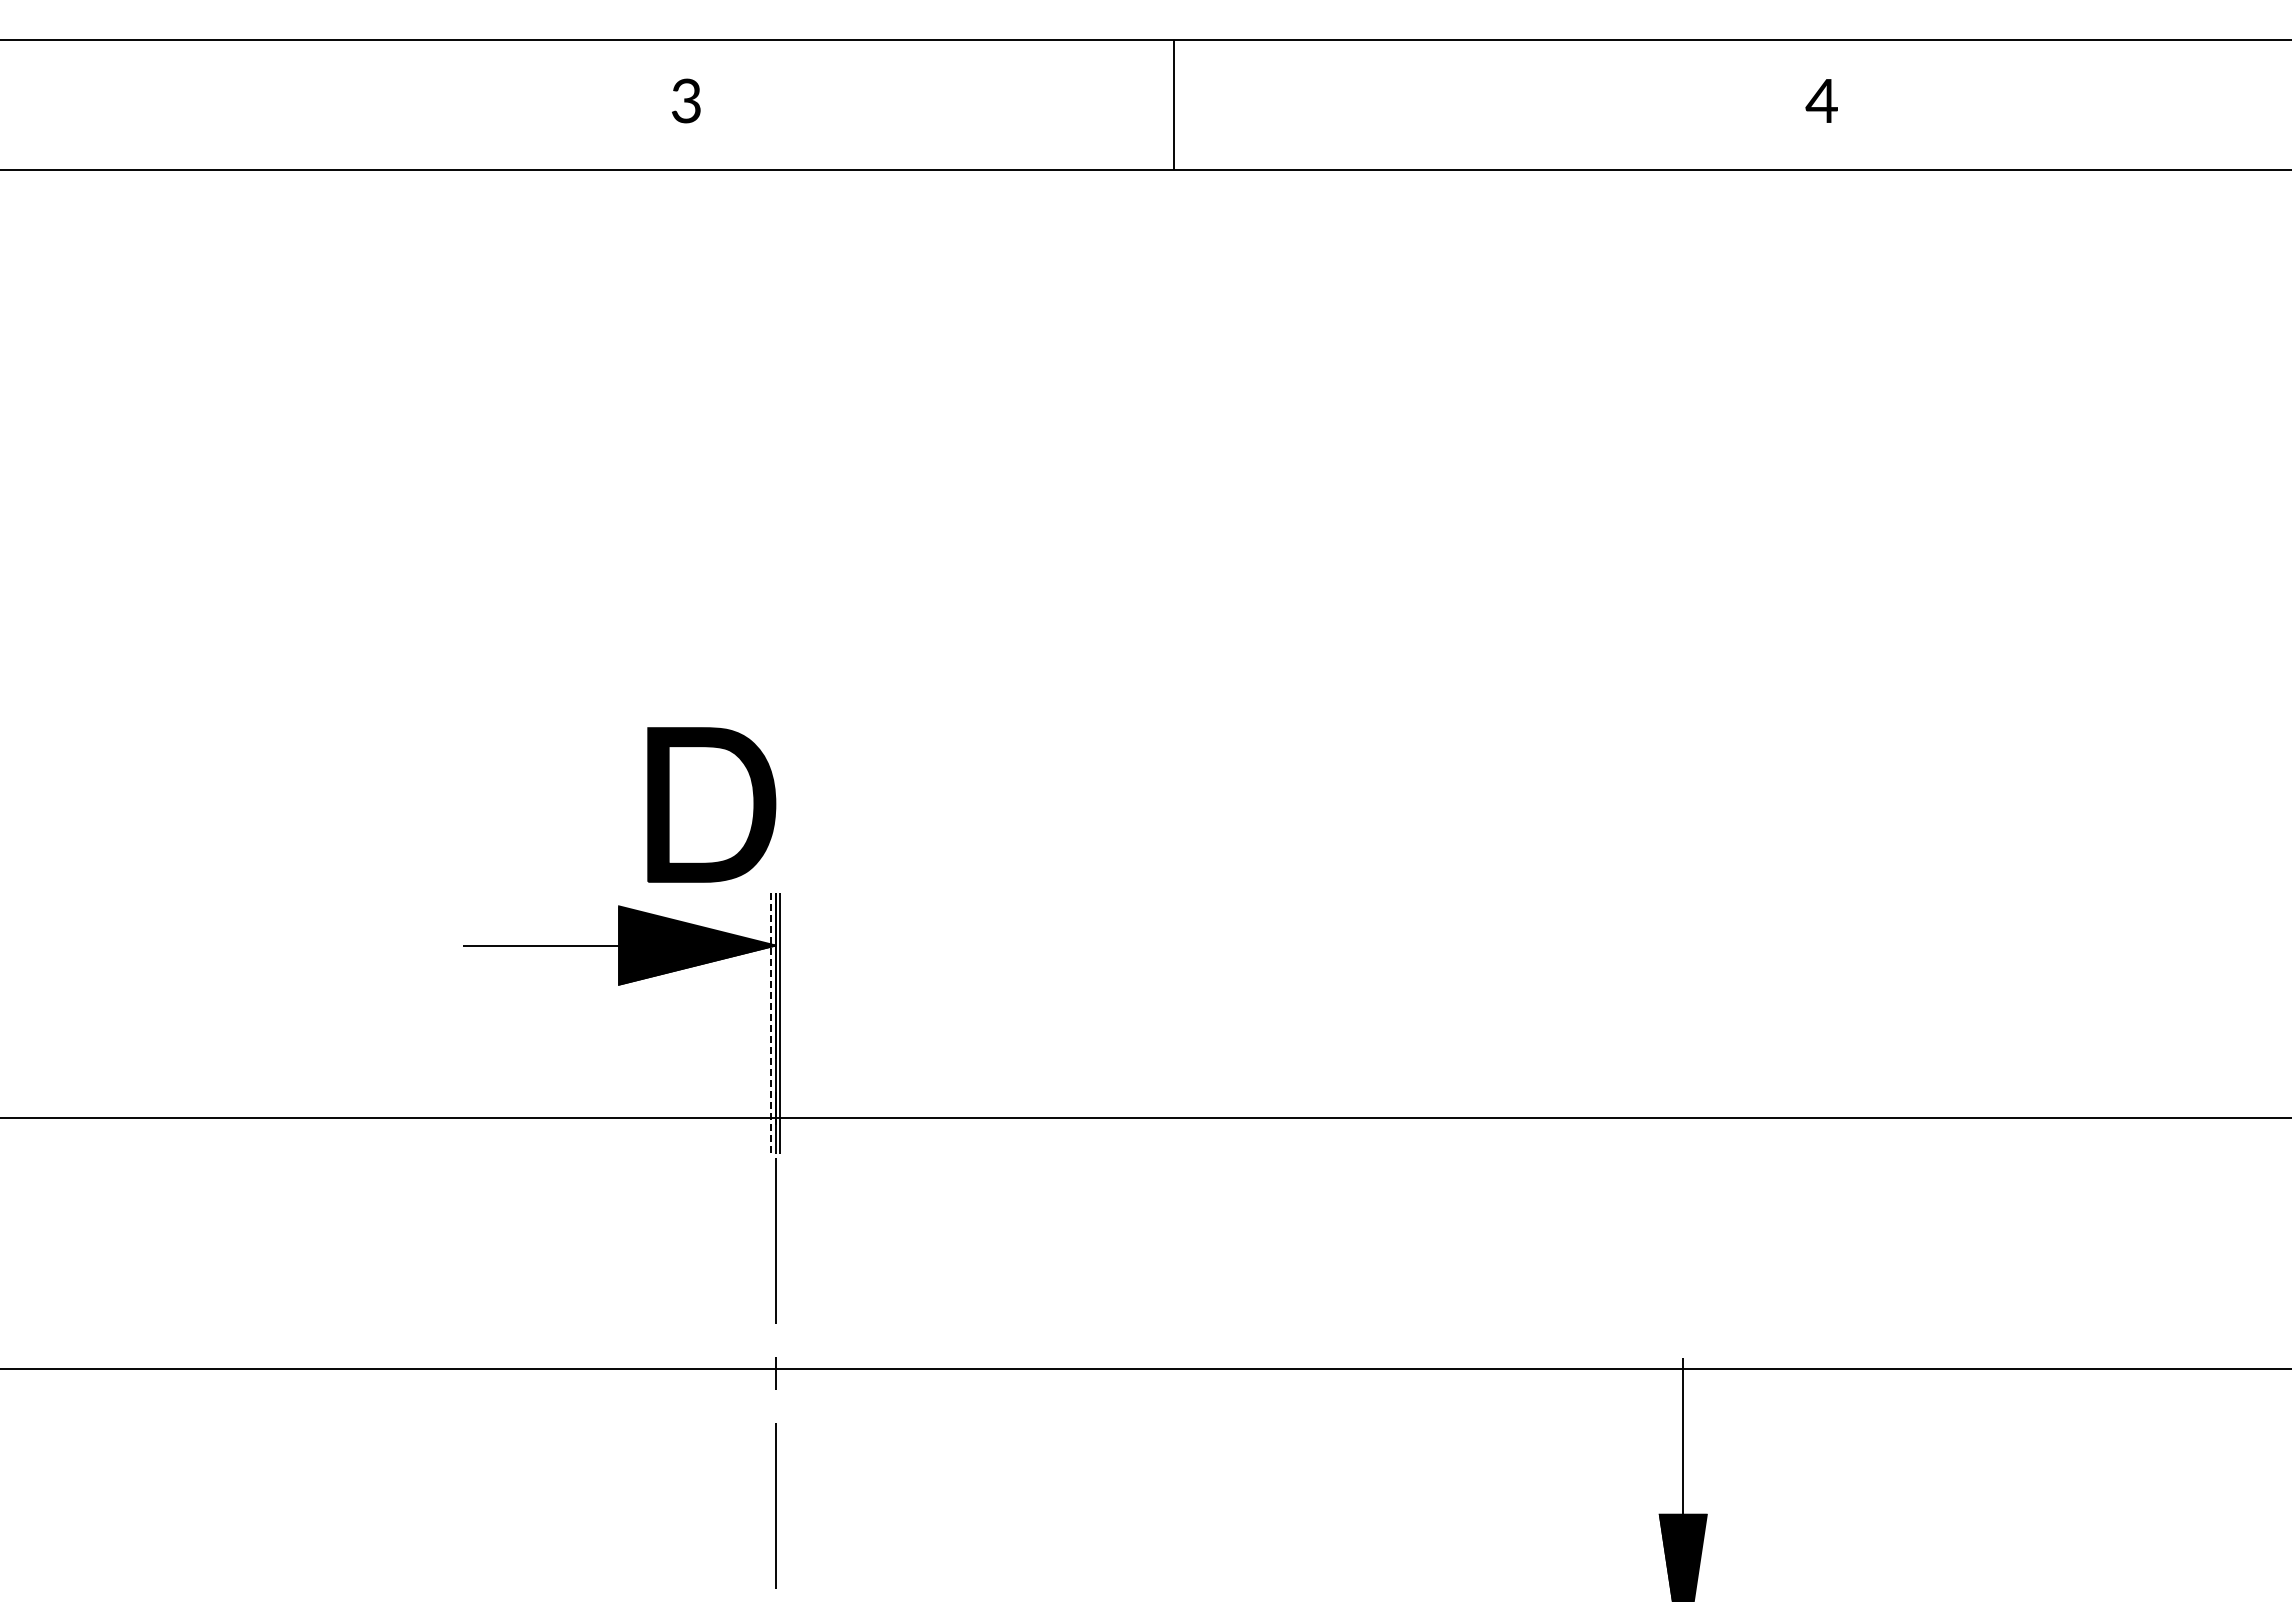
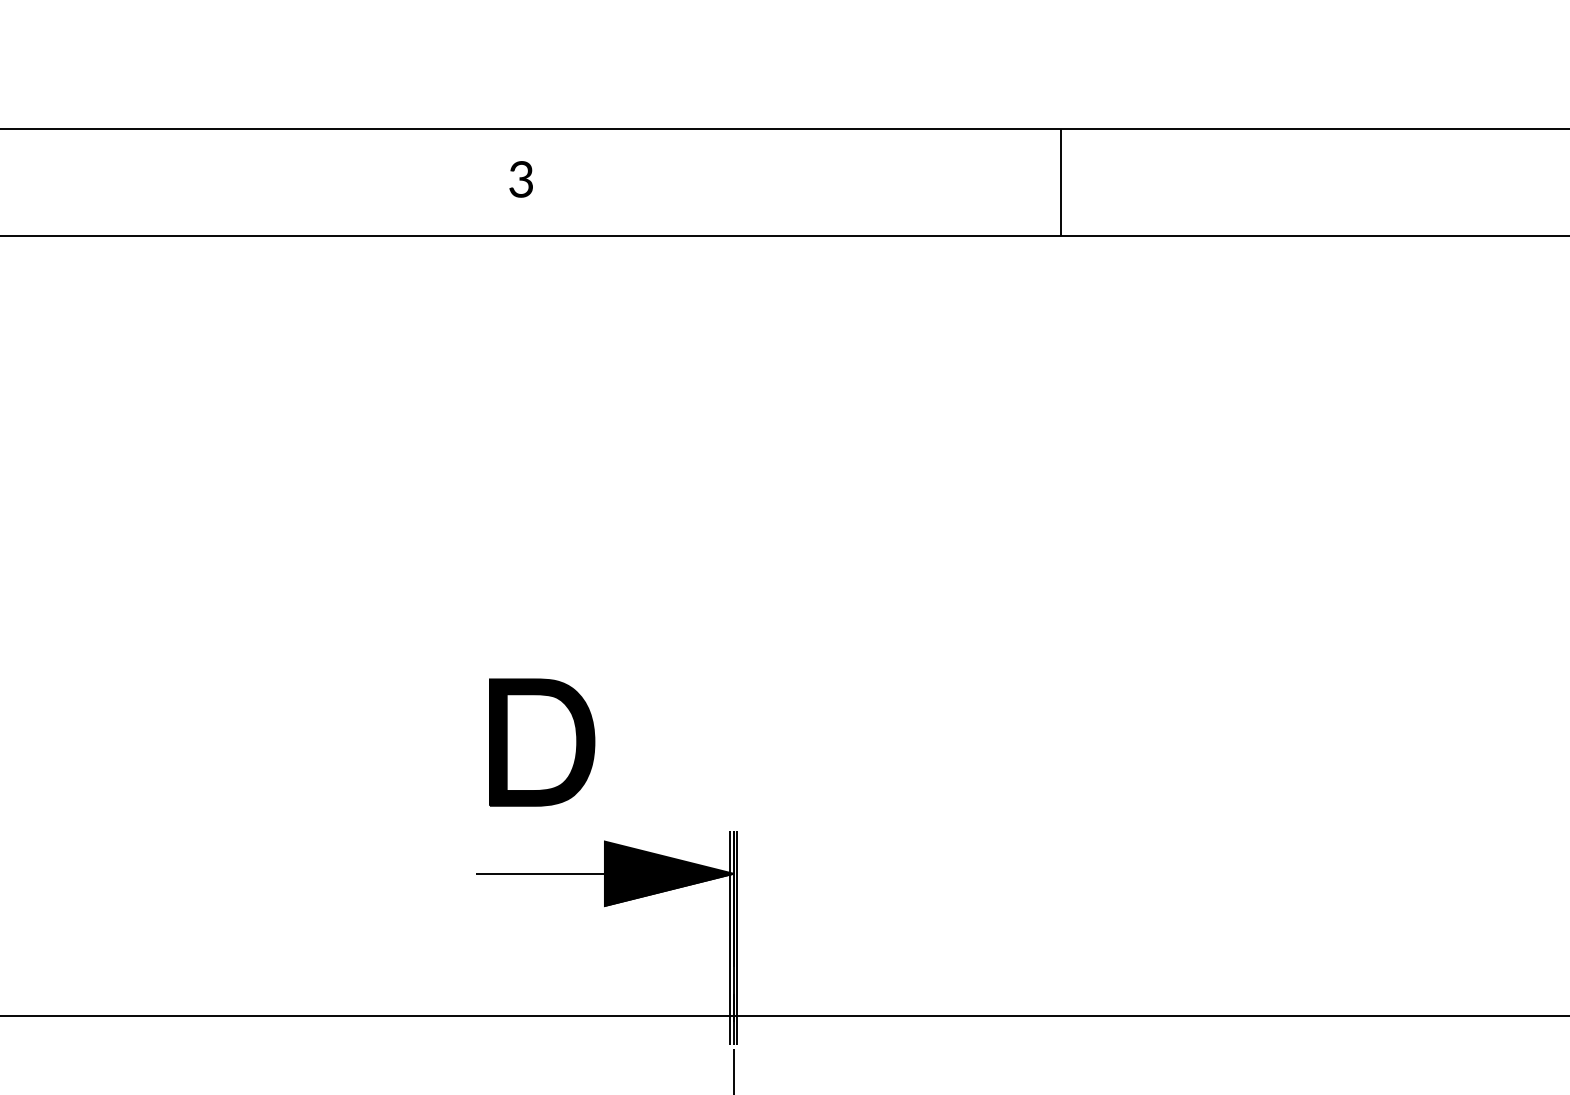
text: (686, 100) -> (521, 178), moved
part: (711, 804) -> (541, 742), moved
line: (770, 1024) -> (729, 938), dashed -> solid

